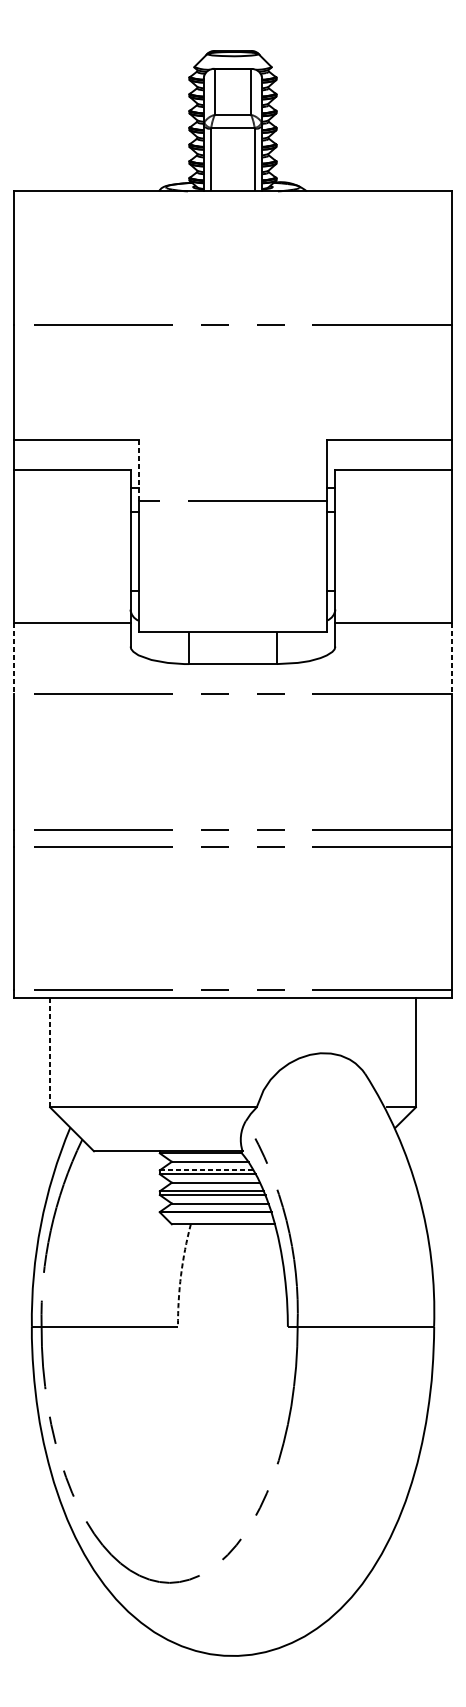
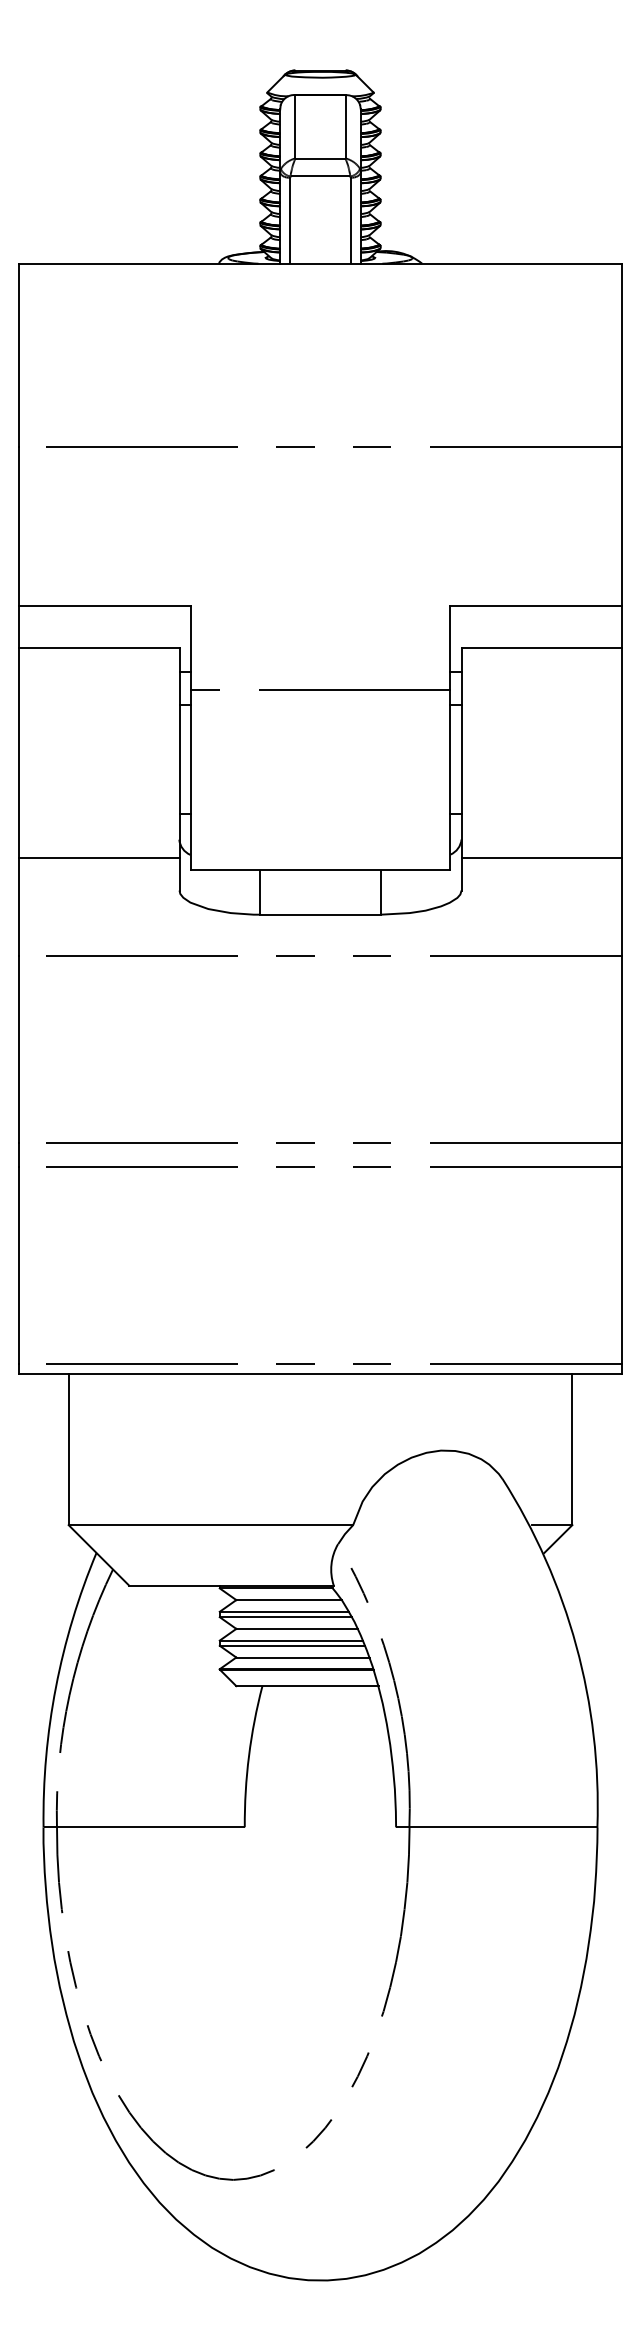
line: (138, 470) -> (190, 647), dashed -> solid
line: (14, 658) -> (19, 907), dashed -> solid
line: (451, 658) -> (621, 907), dashed -> solid
line: (49, 1052) -> (68, 1449), dashed -> solid
line: (206, 1170) -> (284, 1611), dashed -> solid
arc: (181, 1275) -> (249, 1756), dashed -> solid

